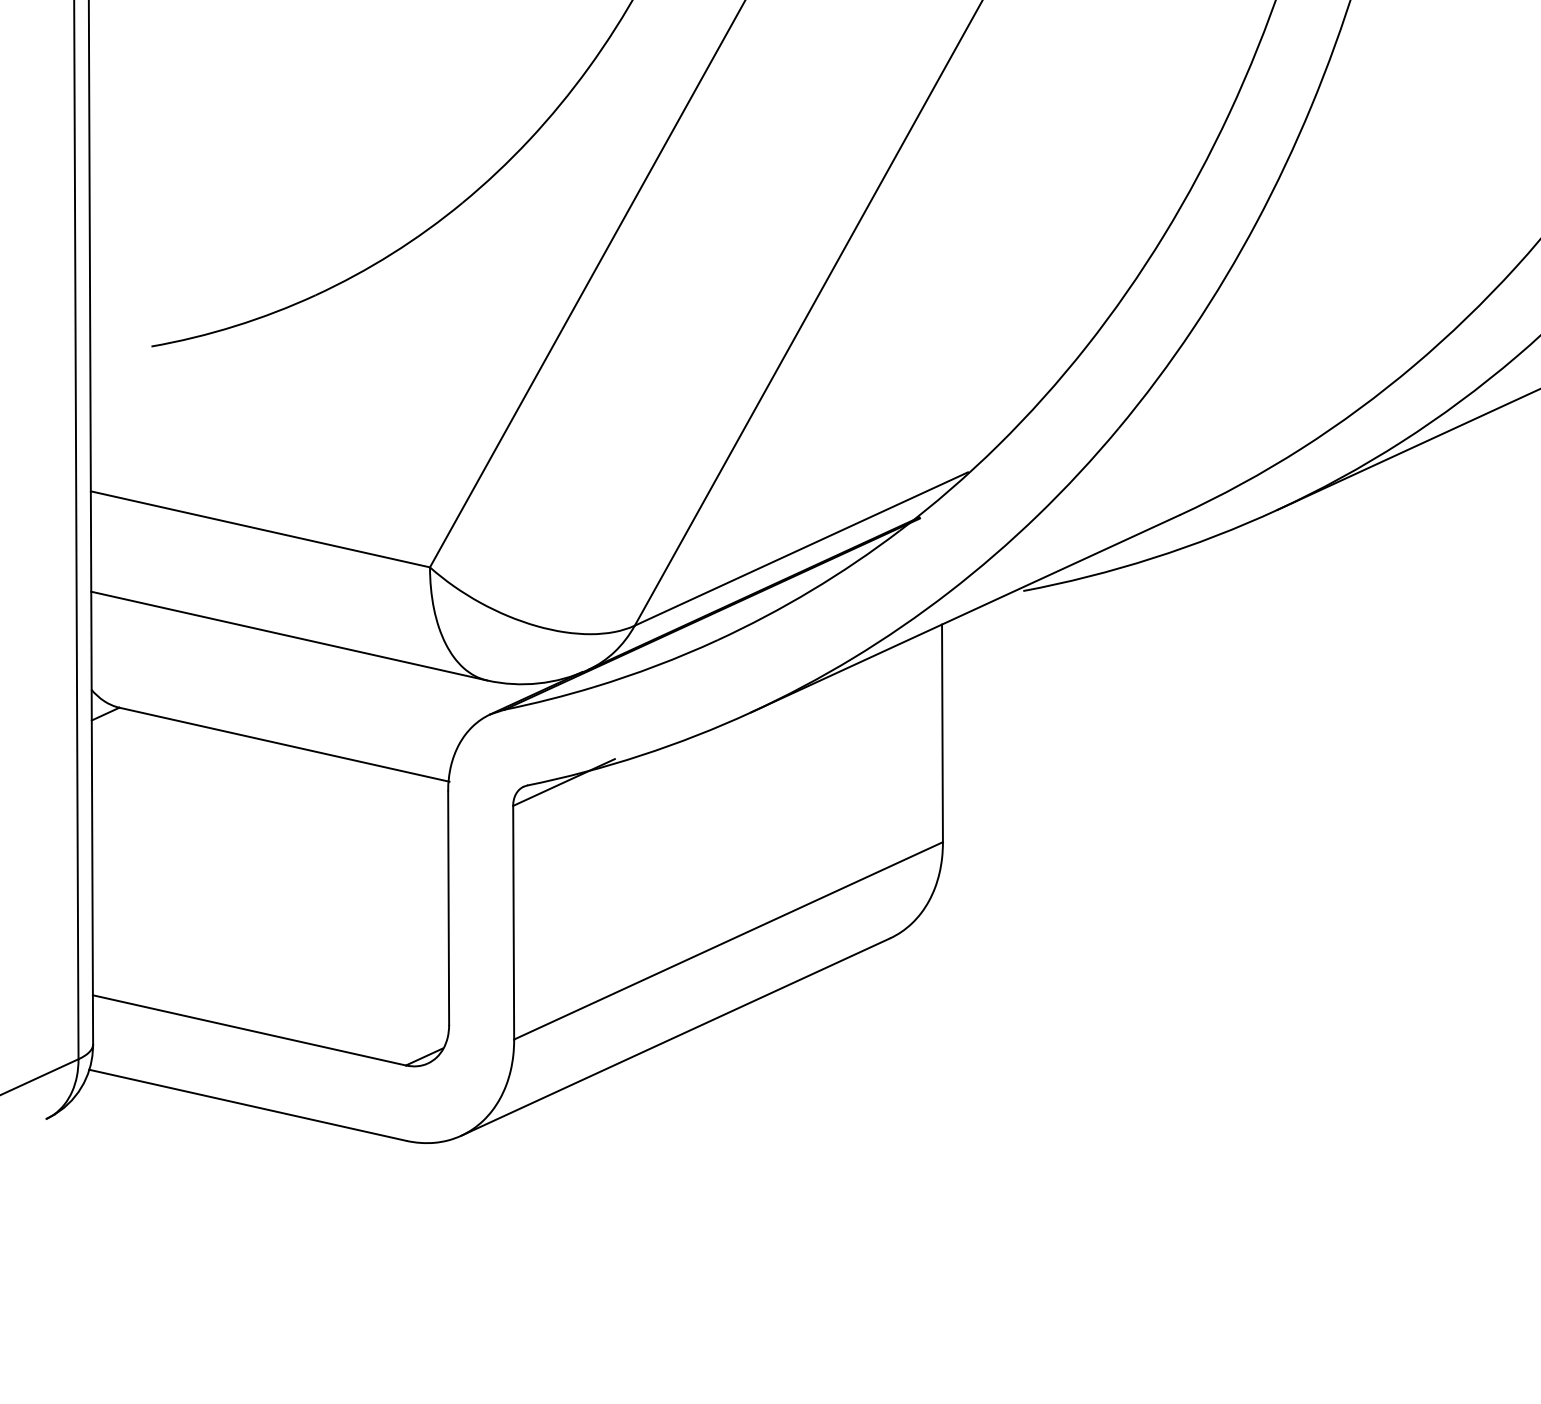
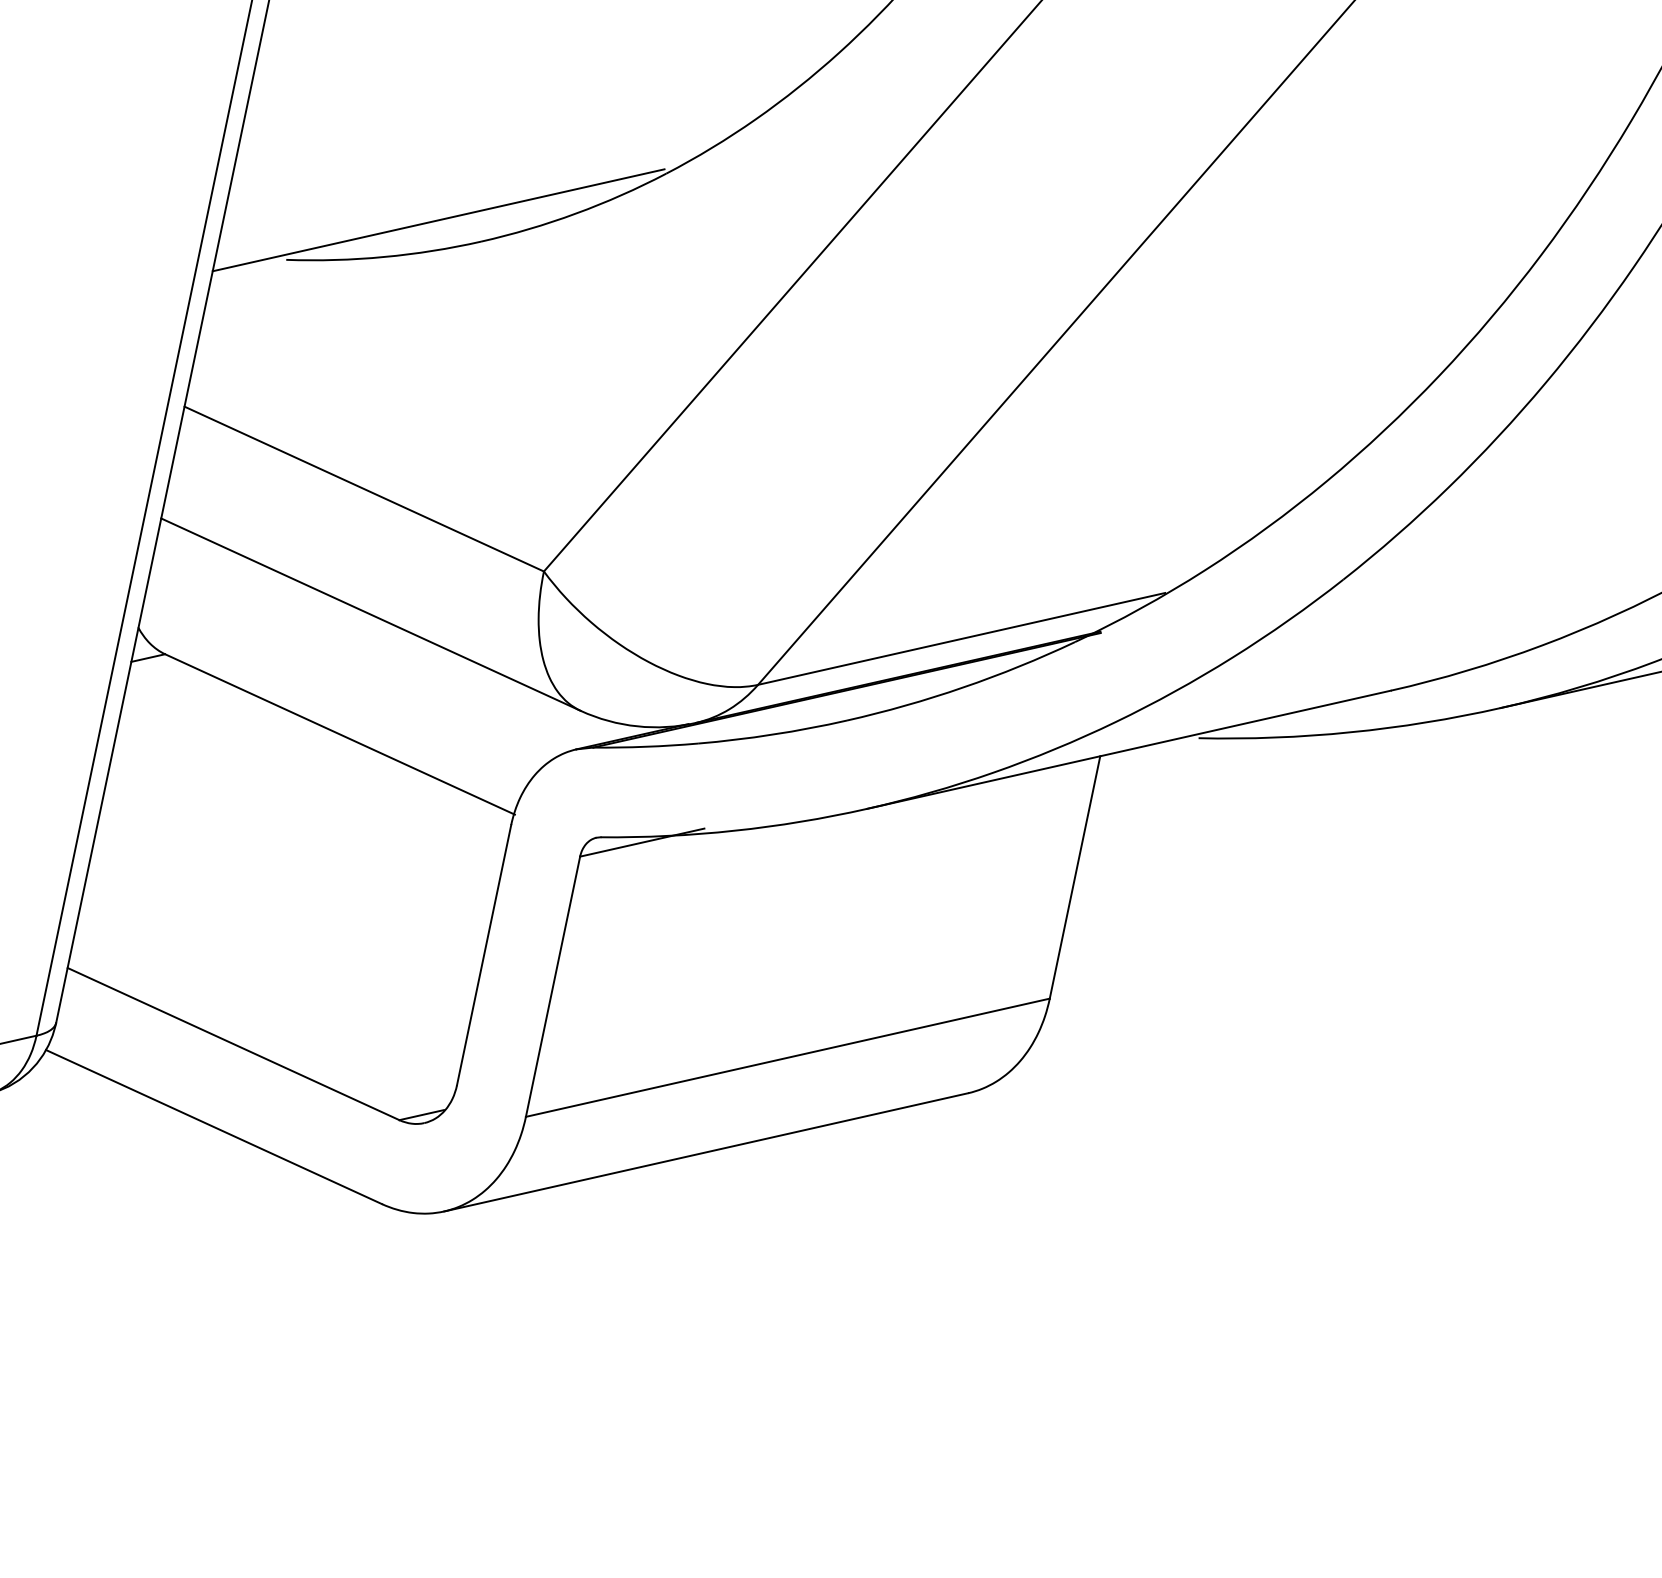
line: (275, 284) -> (438, 220), added

